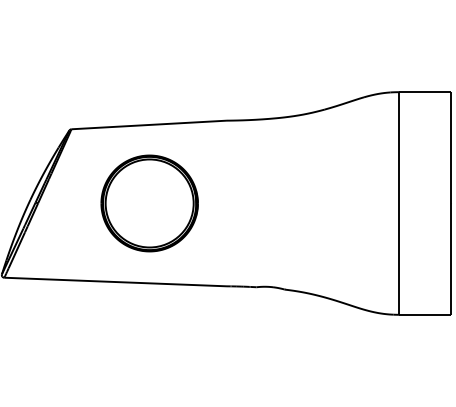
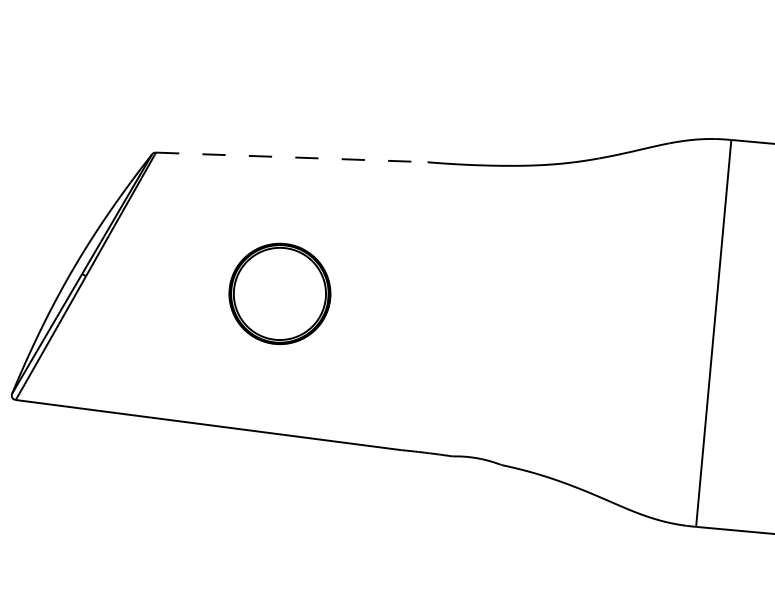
line: (149, 124) -> (292, 156), solid -> dashed
part: (149, 203) -> (279, 293), size x0.6

